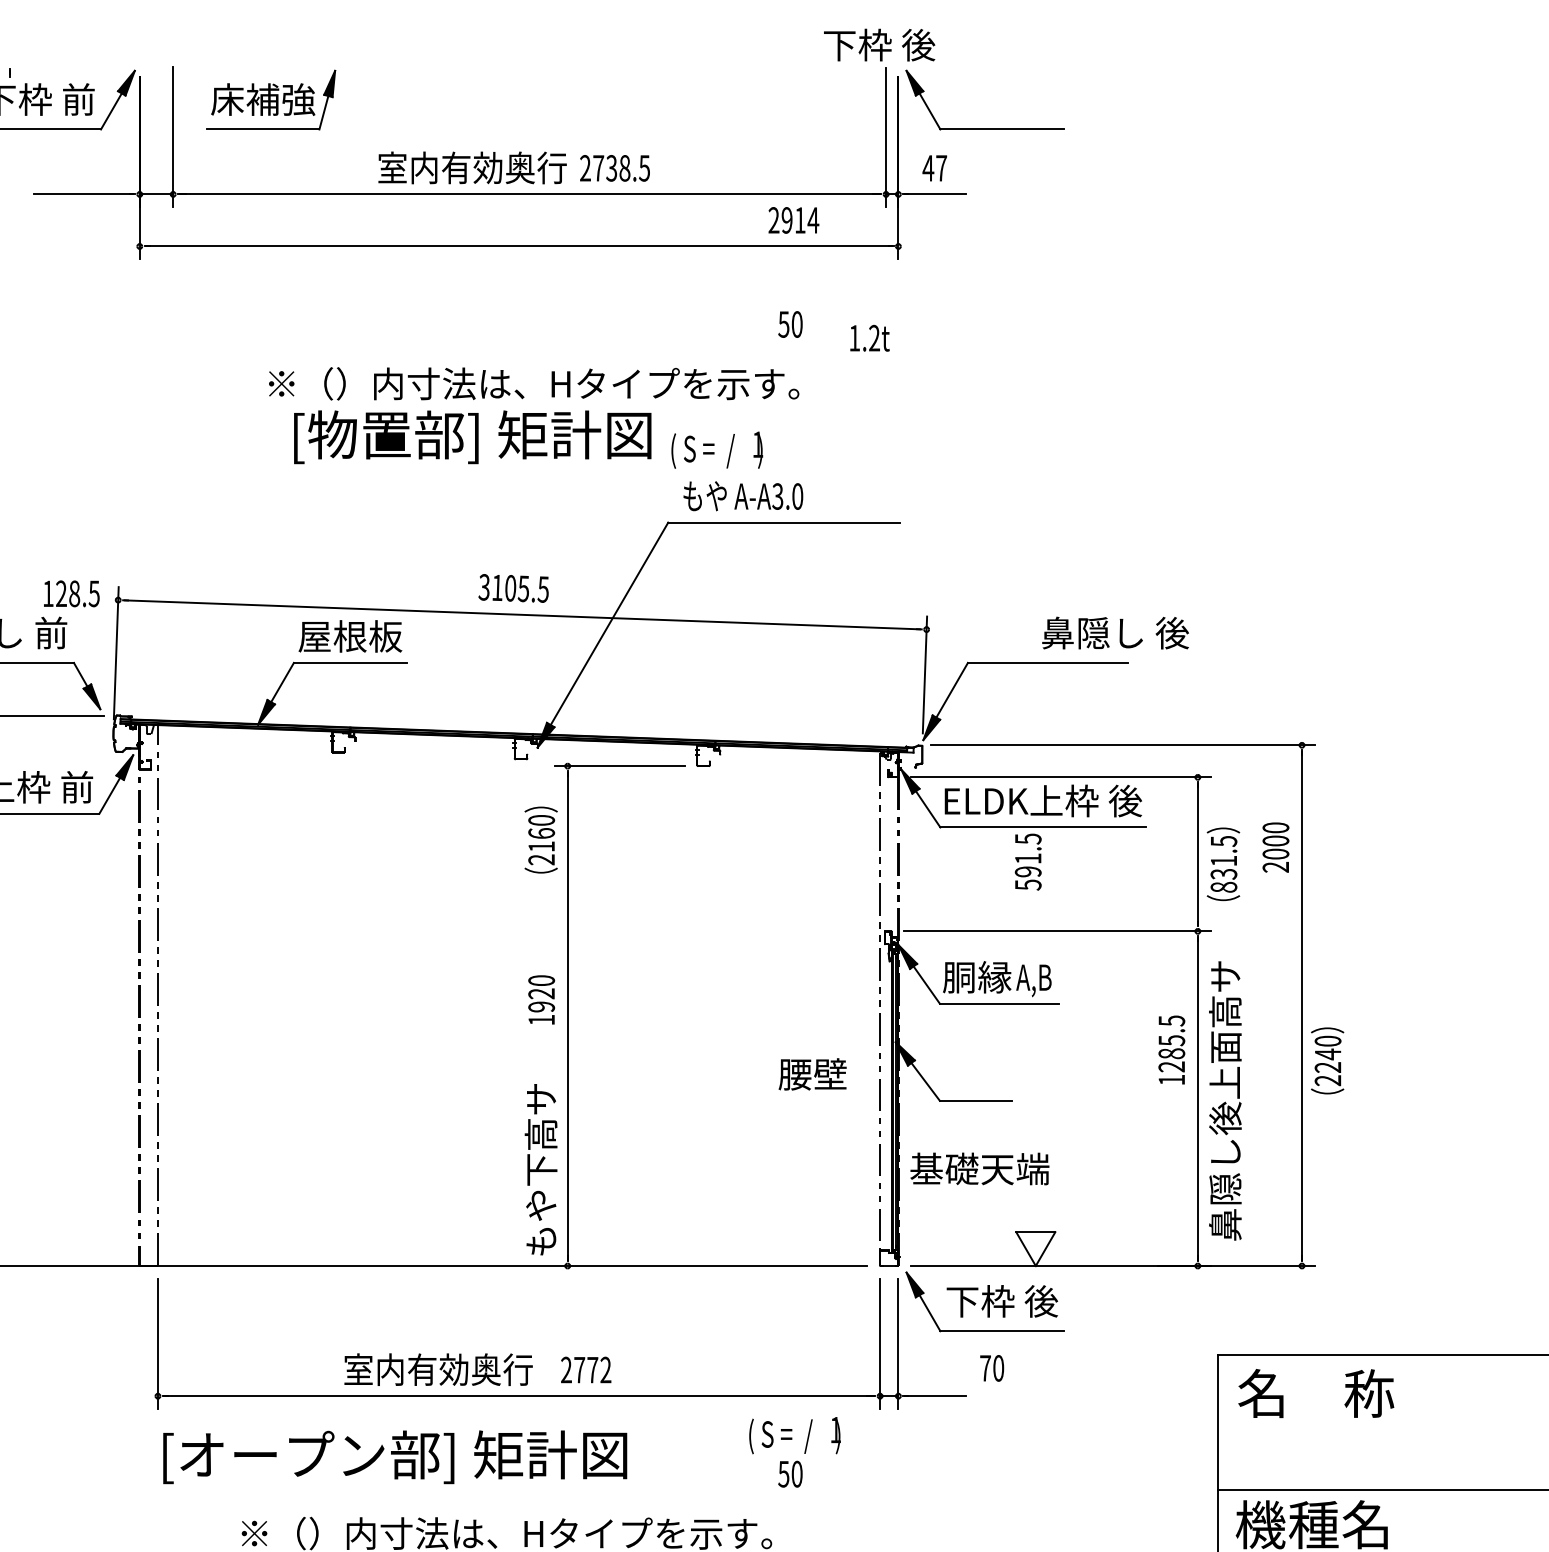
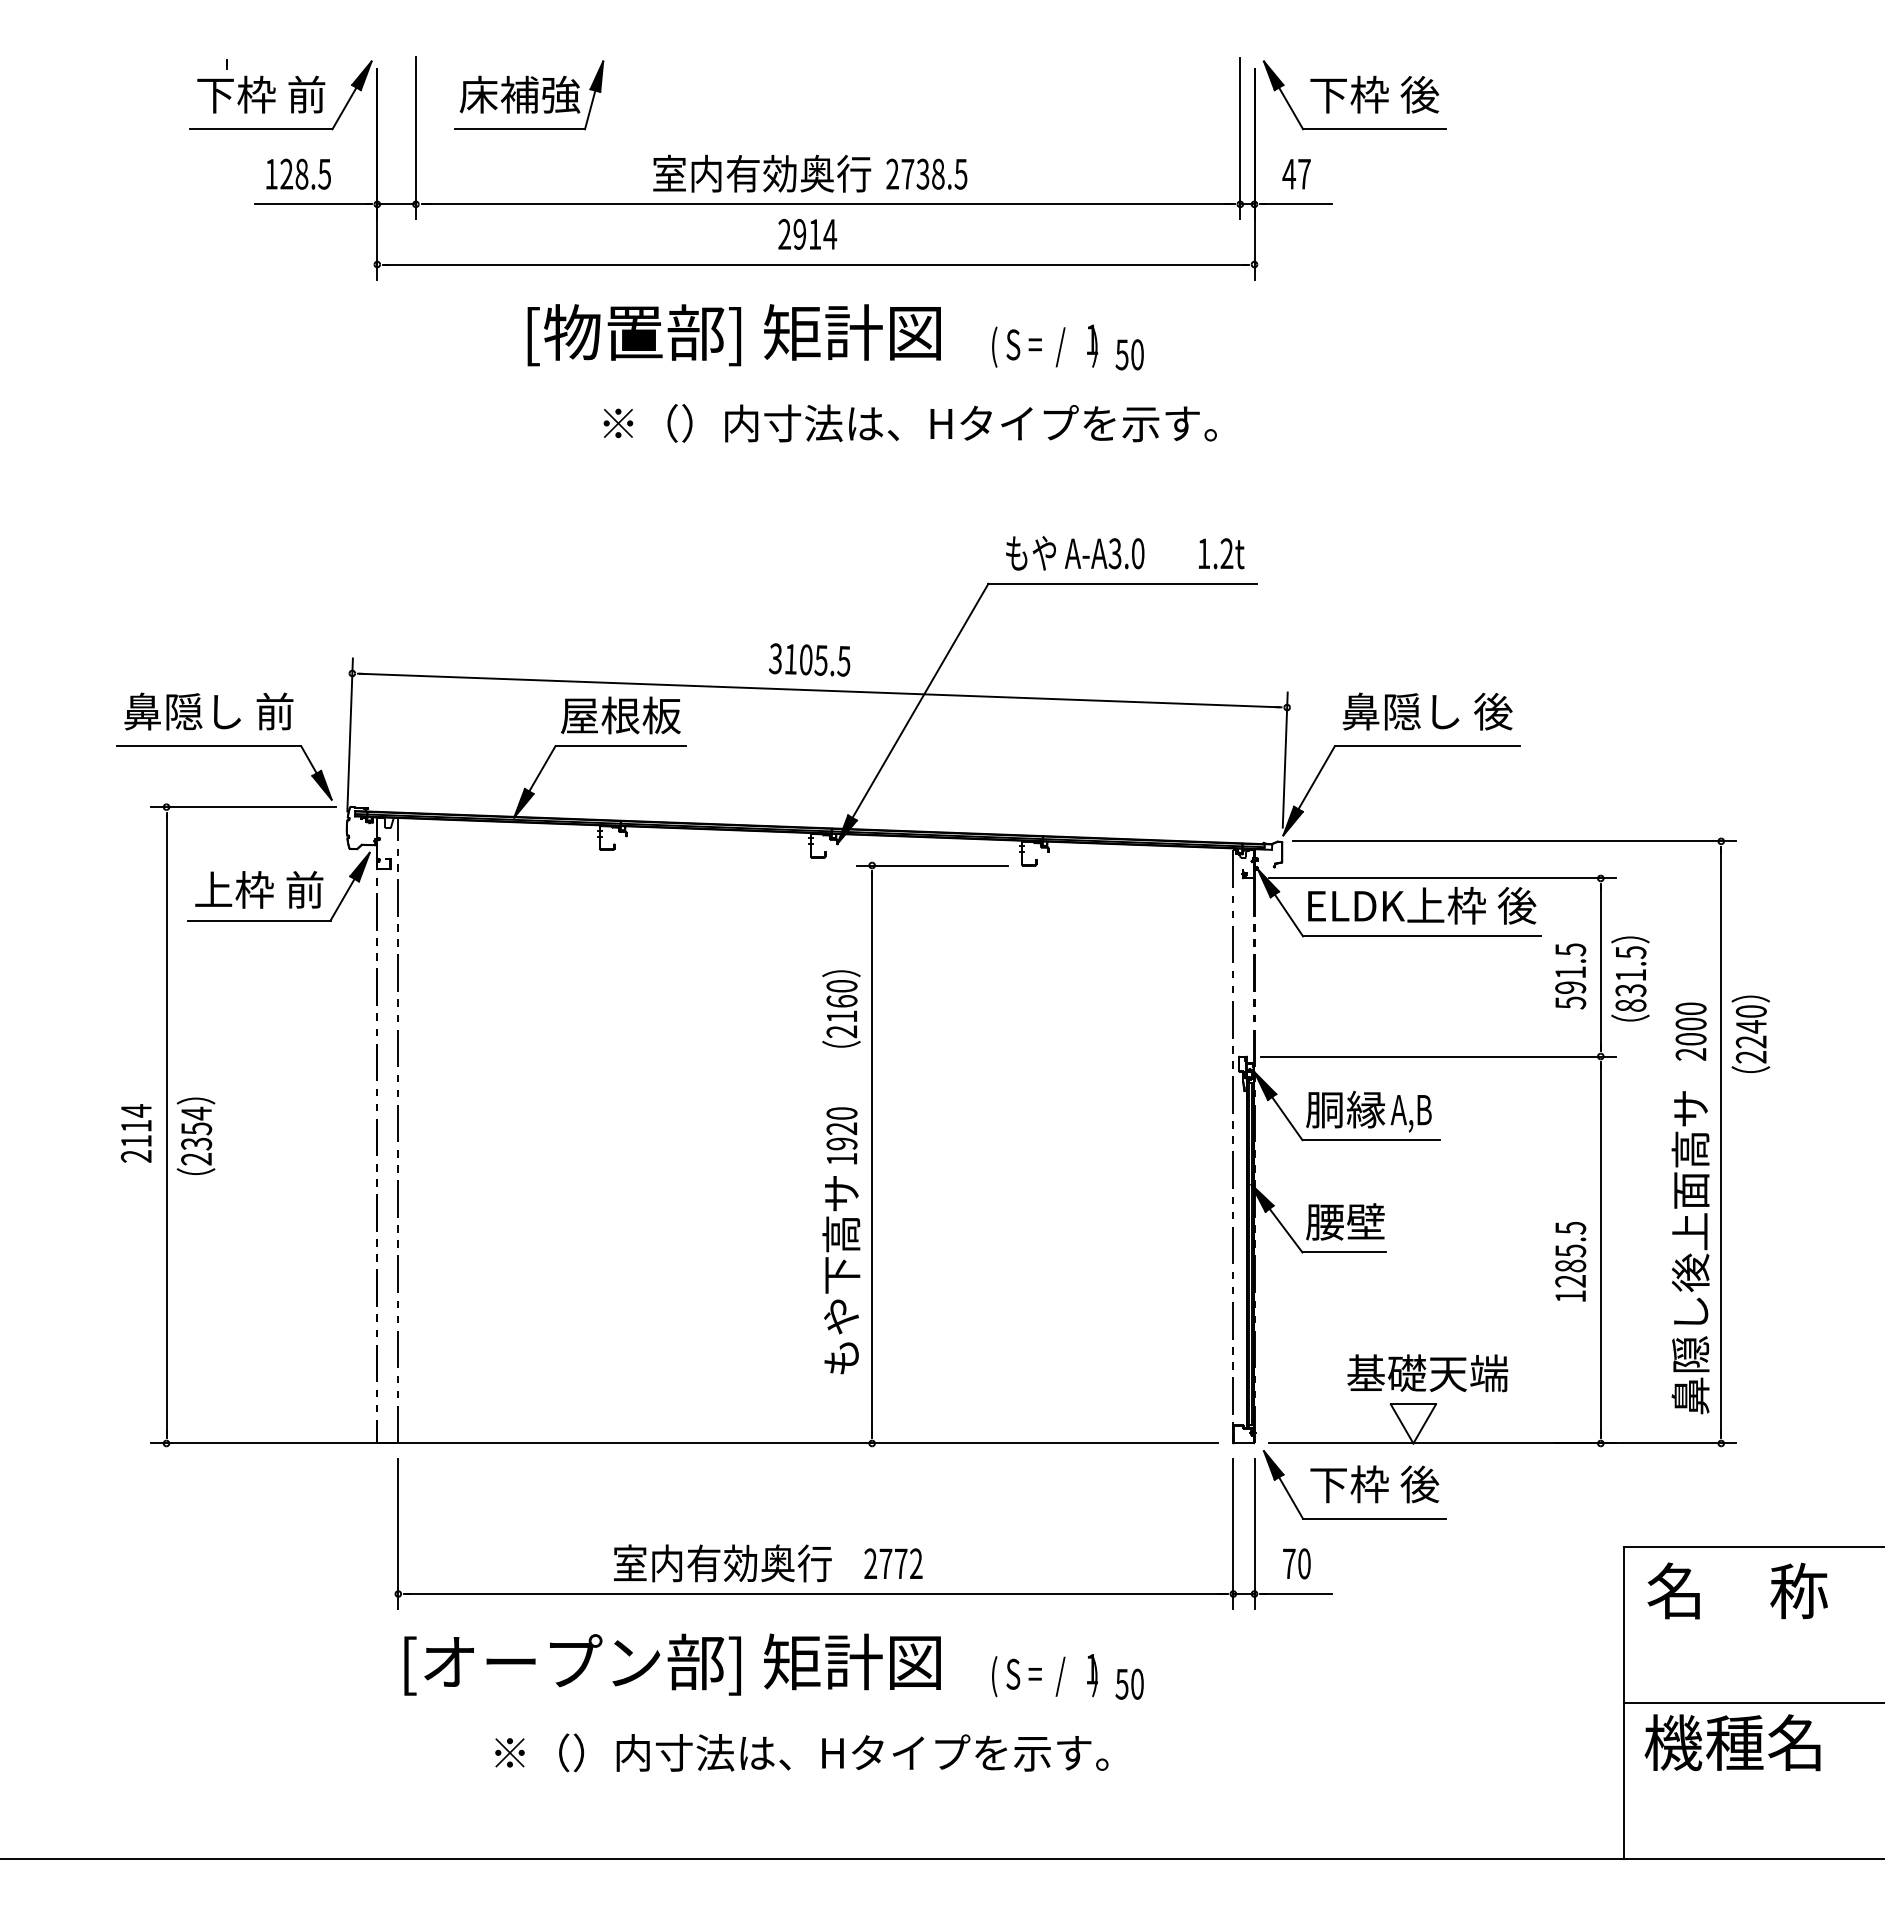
text: (879, 44) -> (1374, 94), moved
text: (793, 220) -> (807, 234), moved
text: (869, 338) -> (1221, 553), moved
text: (533, 383) -> (909, 423), moved
text: (472, 437) -> (733, 335), moved
text: (717, 449) -> (1045, 345), moved
text: (71, 593) -> (298, 173), moved
text: (1115, 632) -> (1427, 711), moved
text: (541, 839) -> (841, 1008), moved
text: (1275, 847) -> (1690, 1031), moved
text: (1028, 862) -> (1570, 976), moved
text: (1171, 1049) -> (1570, 1261), moved
text: (1327, 1060) -> (1750, 1033), moved
text: (812, 1074) -> (1345, 1221), moved
text: (1225, 1100) -> (1690, 1252), moved
text: (979, 1169) -> (1427, 1373), moved
text: (541, 1170) -> (841, 1275), moved
text: (991, 1368) -> (1296, 1563), moved
text: (794, 1435) -> (1044, 1675), moved

